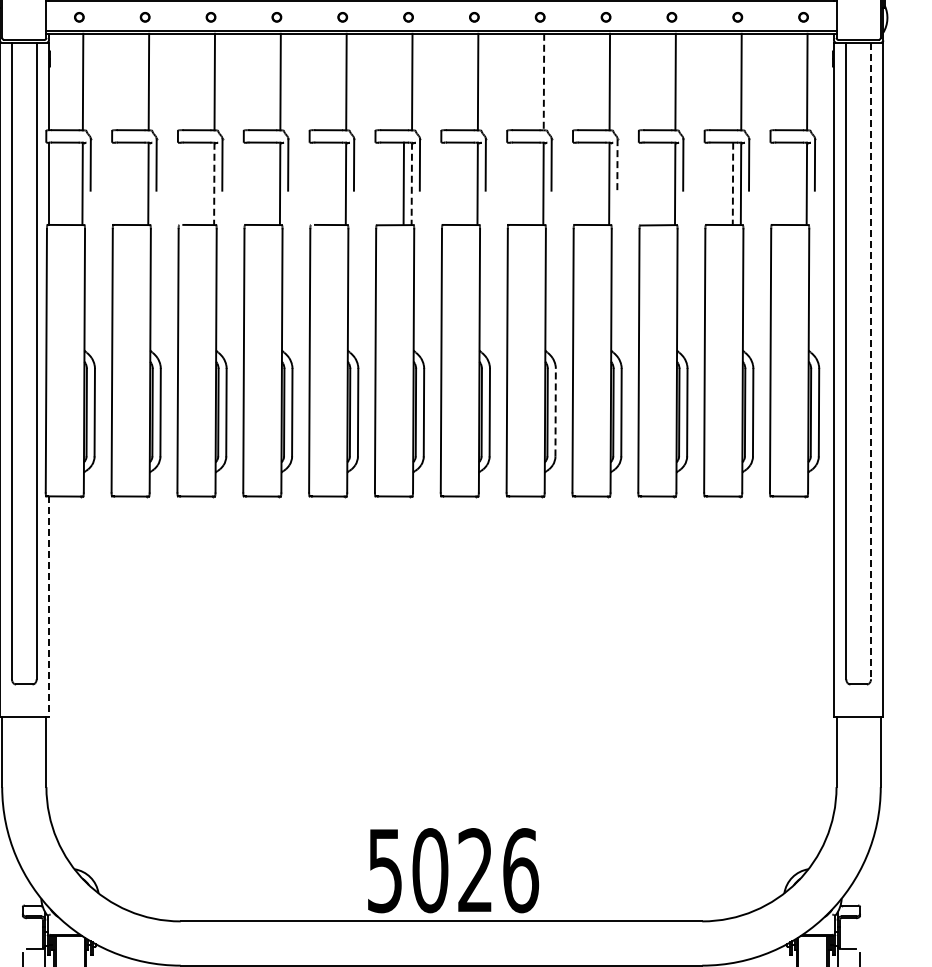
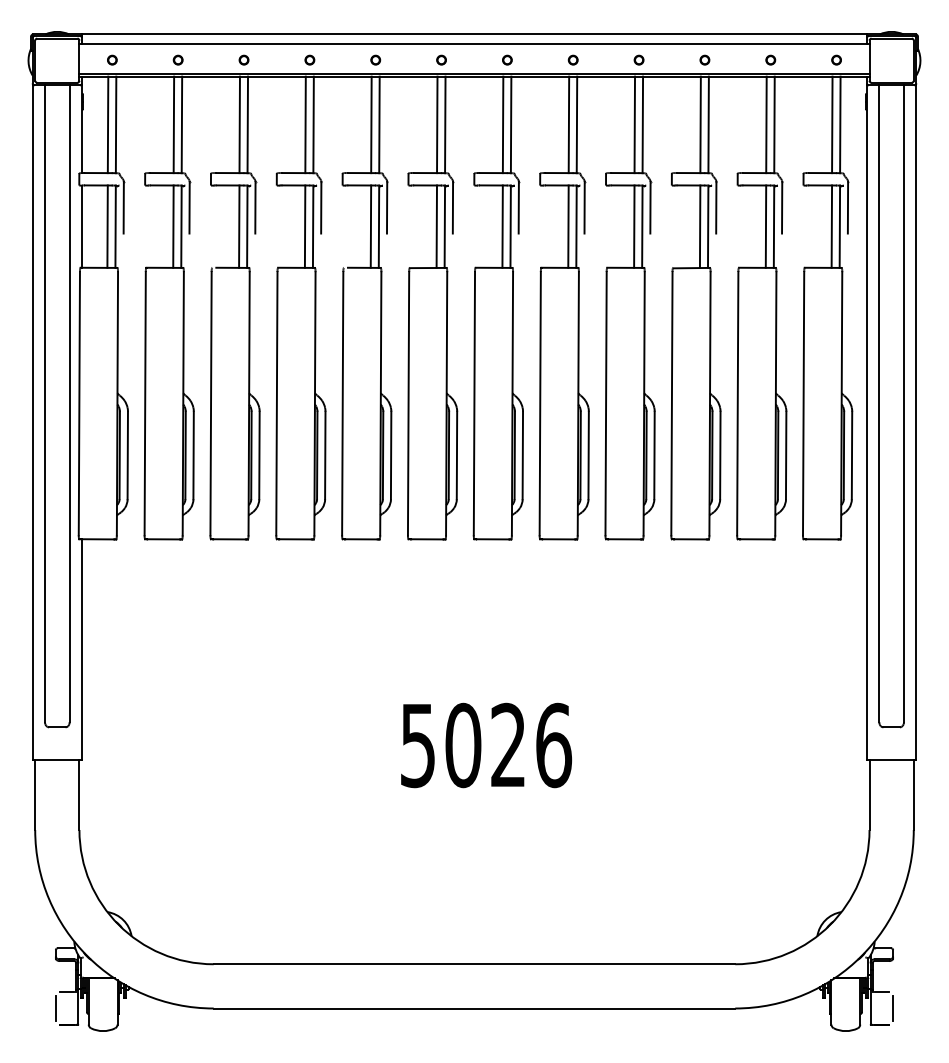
line: (74, 81) -> (107, 124), added
line: (140, 81) -> (173, 124), added
line: (206, 81) -> (239, 124), added
line: (272, 81) -> (305, 124), added
line: (338, 81) -> (371, 124), added
line: (404, 81) -> (437, 124), added
line: (469, 81) -> (502, 124), added
line: (535, 81) -> (568, 124), added
line: (601, 81) -> (634, 124), added
line: (667, 81) -> (700, 124), added
line: (733, 81) -> (766, 124), added
line: (799, 81) -> (832, 124), added
line: (543, 82) -> (576, 125), dashed -> solid
line: (617, 164) -> (650, 207), dashed -> solid
line: (74, 183) -> (107, 226), added
line: (140, 183) -> (173, 226), added
line: (206, 183) -> (239, 226), added
line: (271, 183) -> (304, 226), added
line: (337, 183) -> (370, 226), added
line: (469, 183) -> (502, 226), added
line: (535, 183) -> (568, 226), added
line: (601, 183) -> (634, 226), added
line: (666, 183) -> (699, 226), added
line: (798, 183) -> (831, 226), added
line: (214, 184) -> (247, 227), dashed -> solid
line: (411, 184) -> (444, 227), dashed -> solid
line: (732, 184) -> (765, 227), dashed -> solid
line: (870, 361) -> (903, 404), dashed -> solid
line: (555, 412) -> (588, 455), dashed -> solid
line: (49, 607) -> (82, 650), dashed -> solid
text: (453, 870) -> (486, 745), moved

